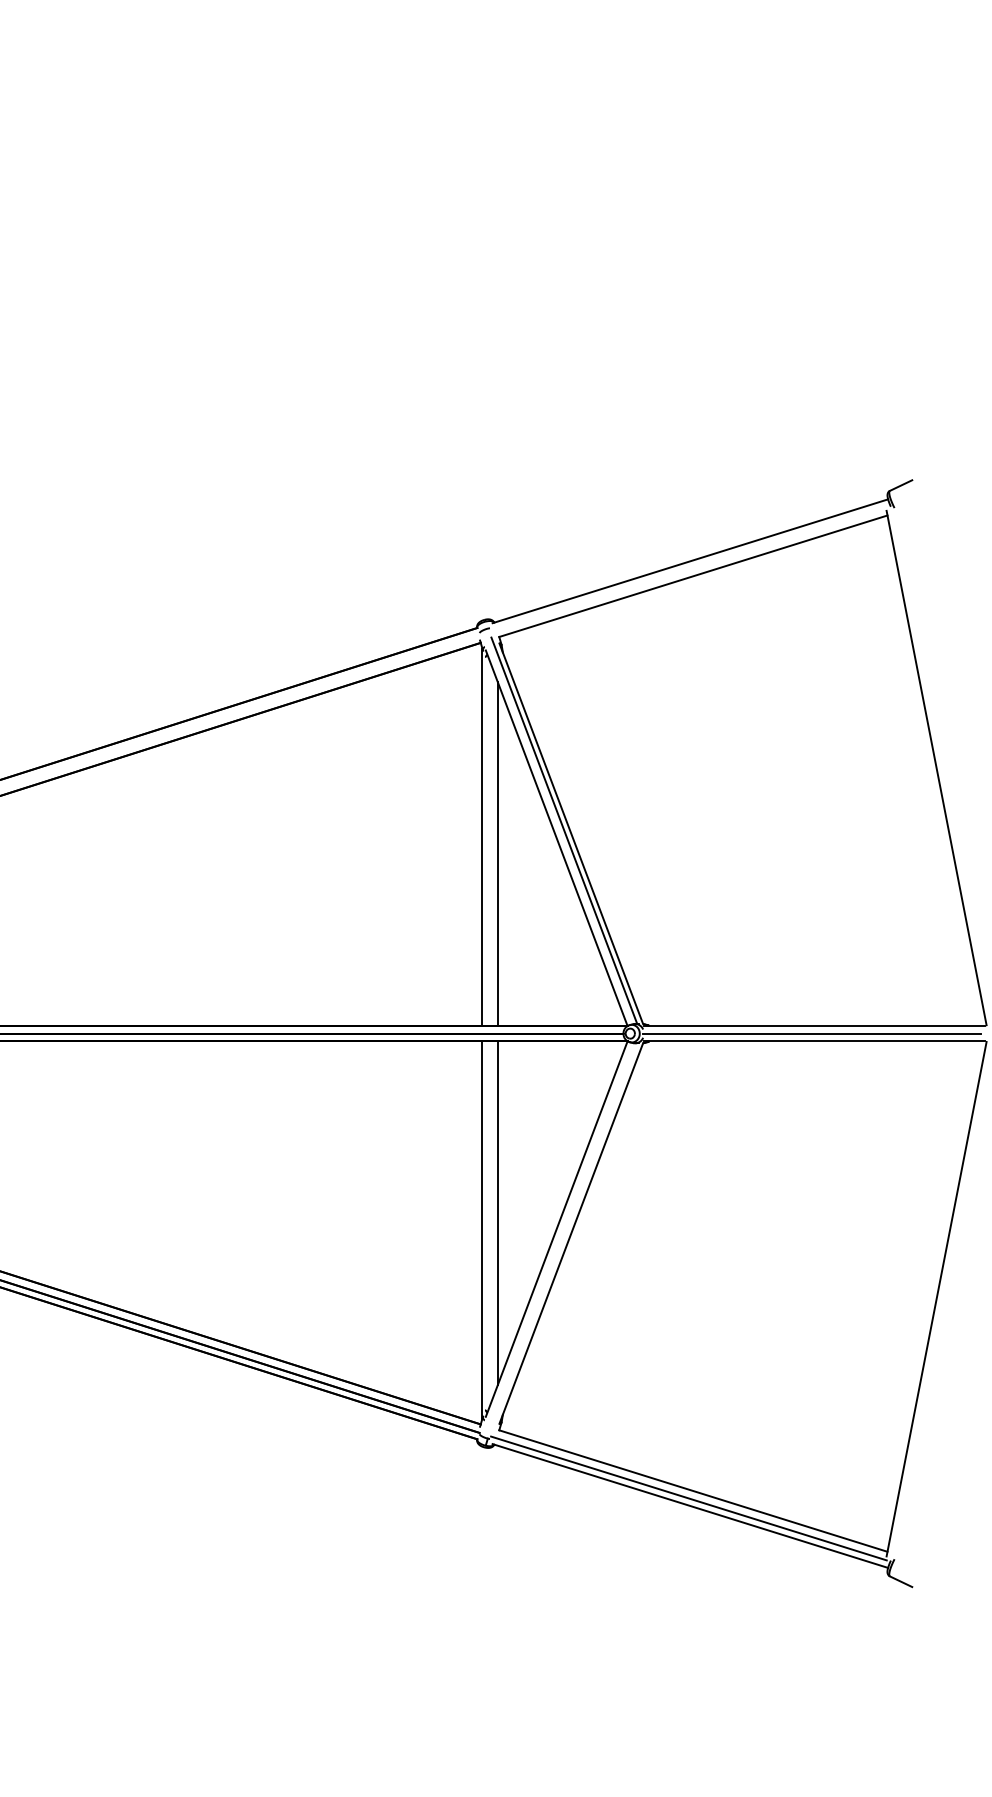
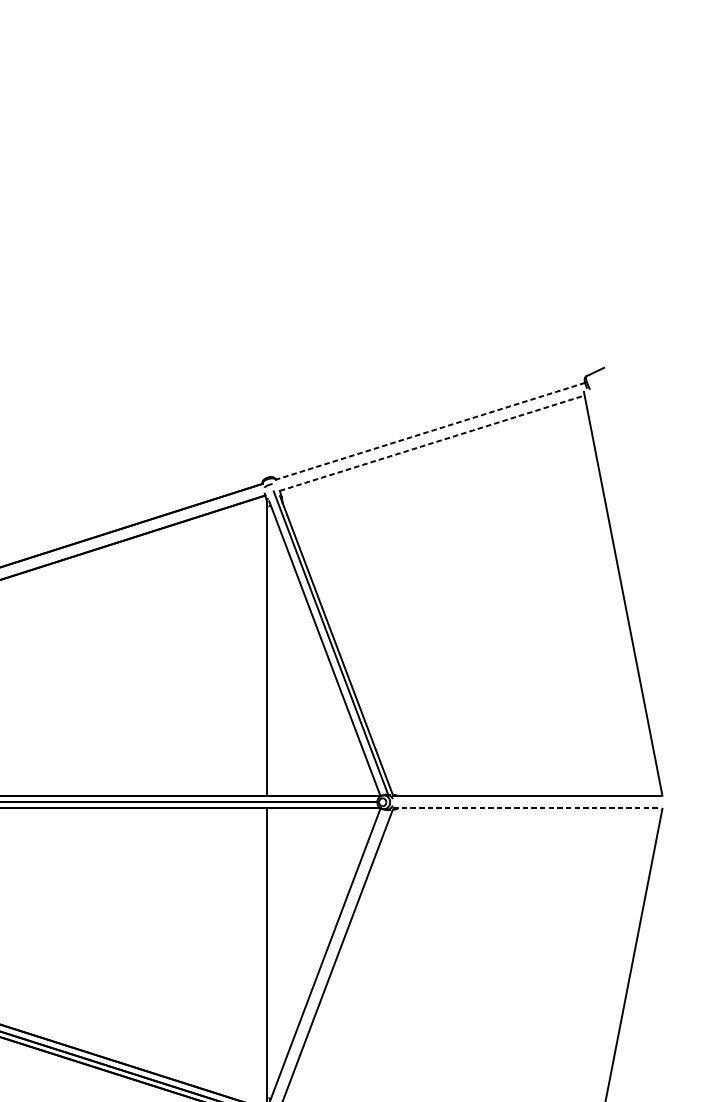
line: (689, 561) -> (429, 431), solid -> dashed
line: (693, 576) -> (432, 443), solid -> dashed
line: (497, 853) -> (278, 660), removed
line: (811, 1033) -> (524, 802), removed
line: (814, 1041) -> (527, 808), solid -> dashed
line: (497, 1213) -> (278, 943), removed

